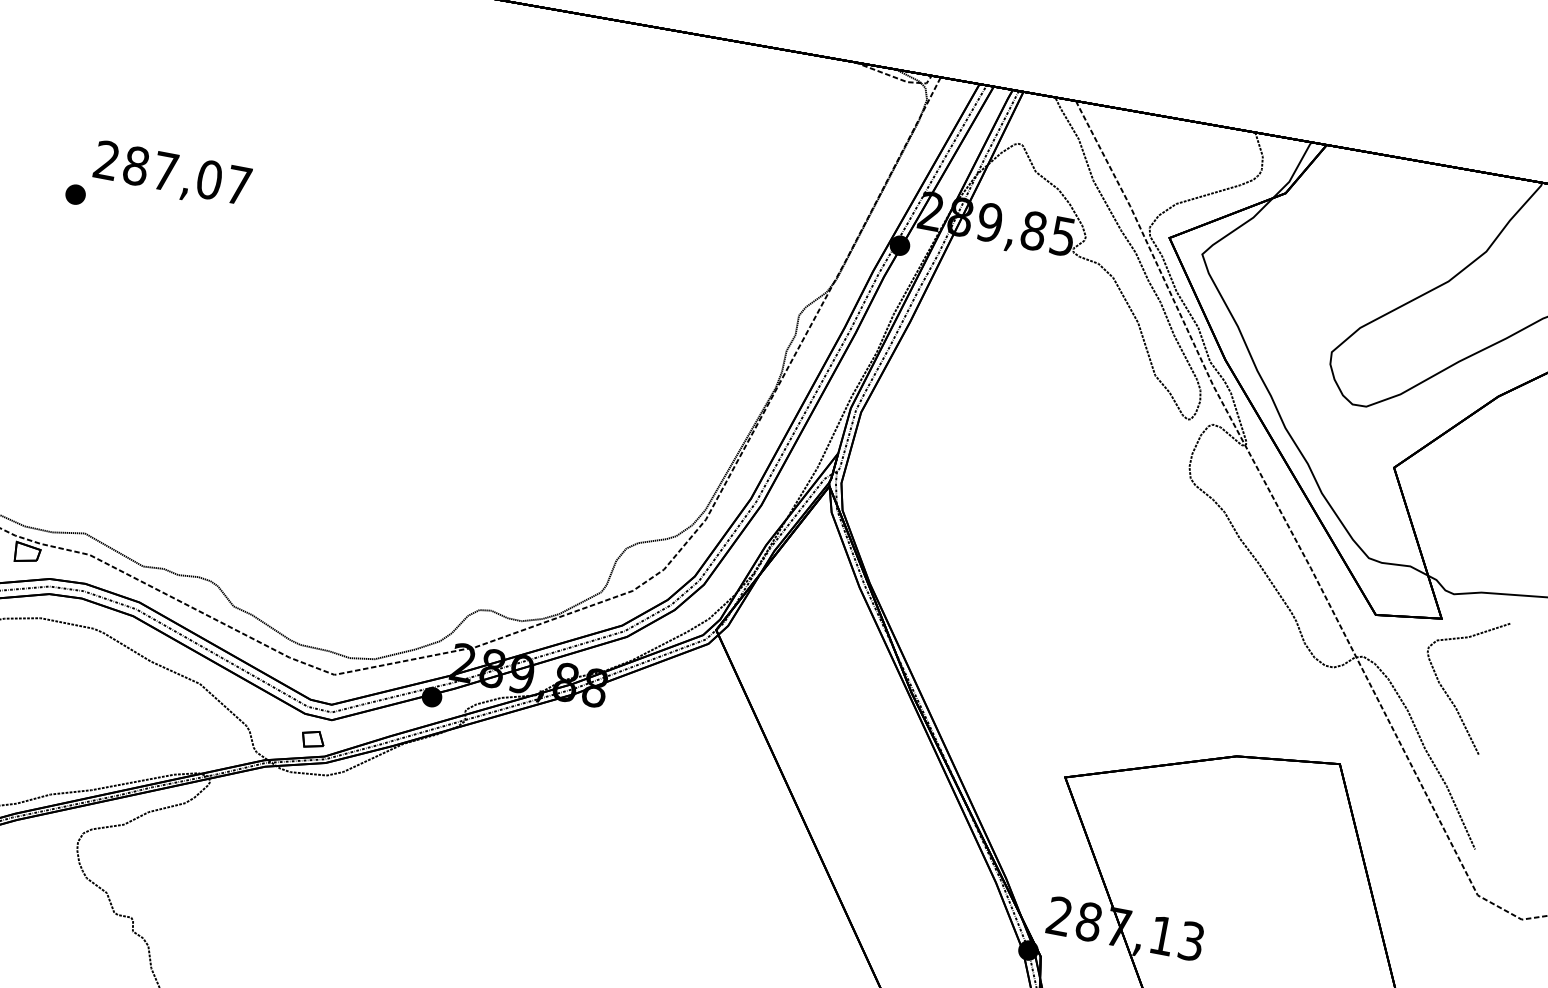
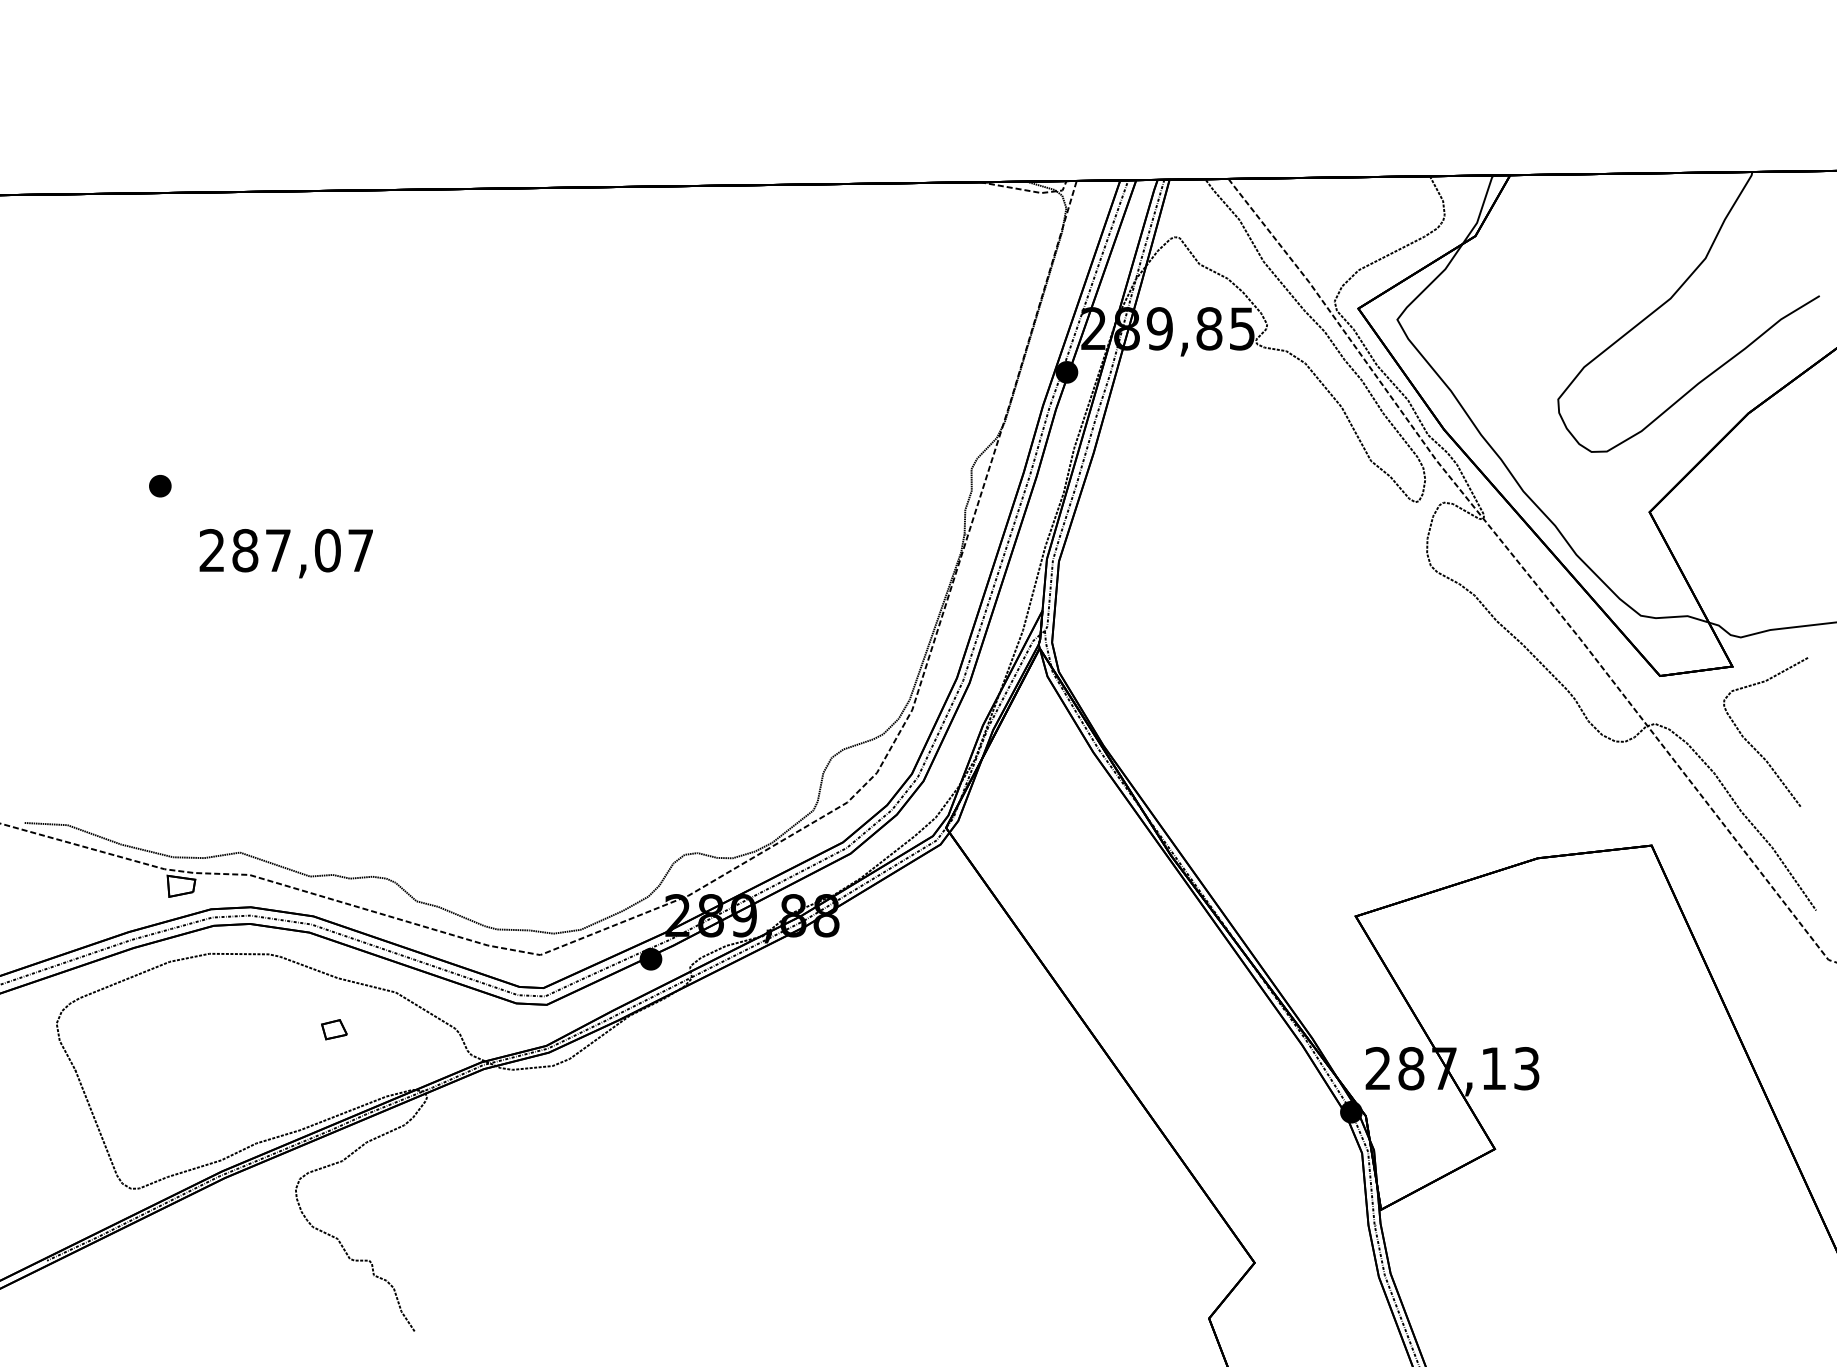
text: (171, 175) -> (285, 553), moved
part: (313, 739) -> (334, 1029), moved

